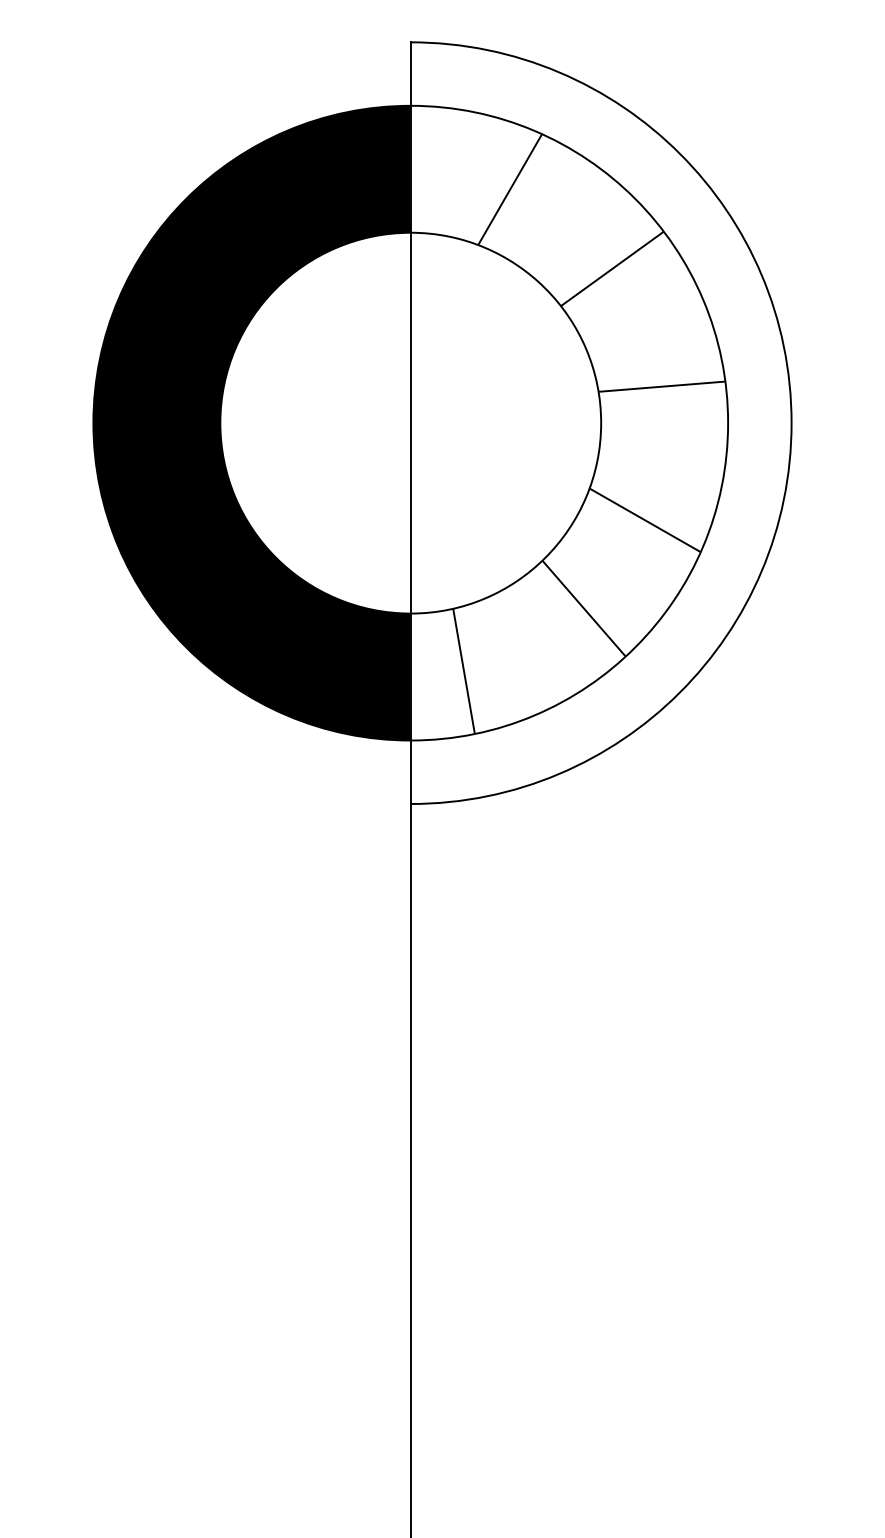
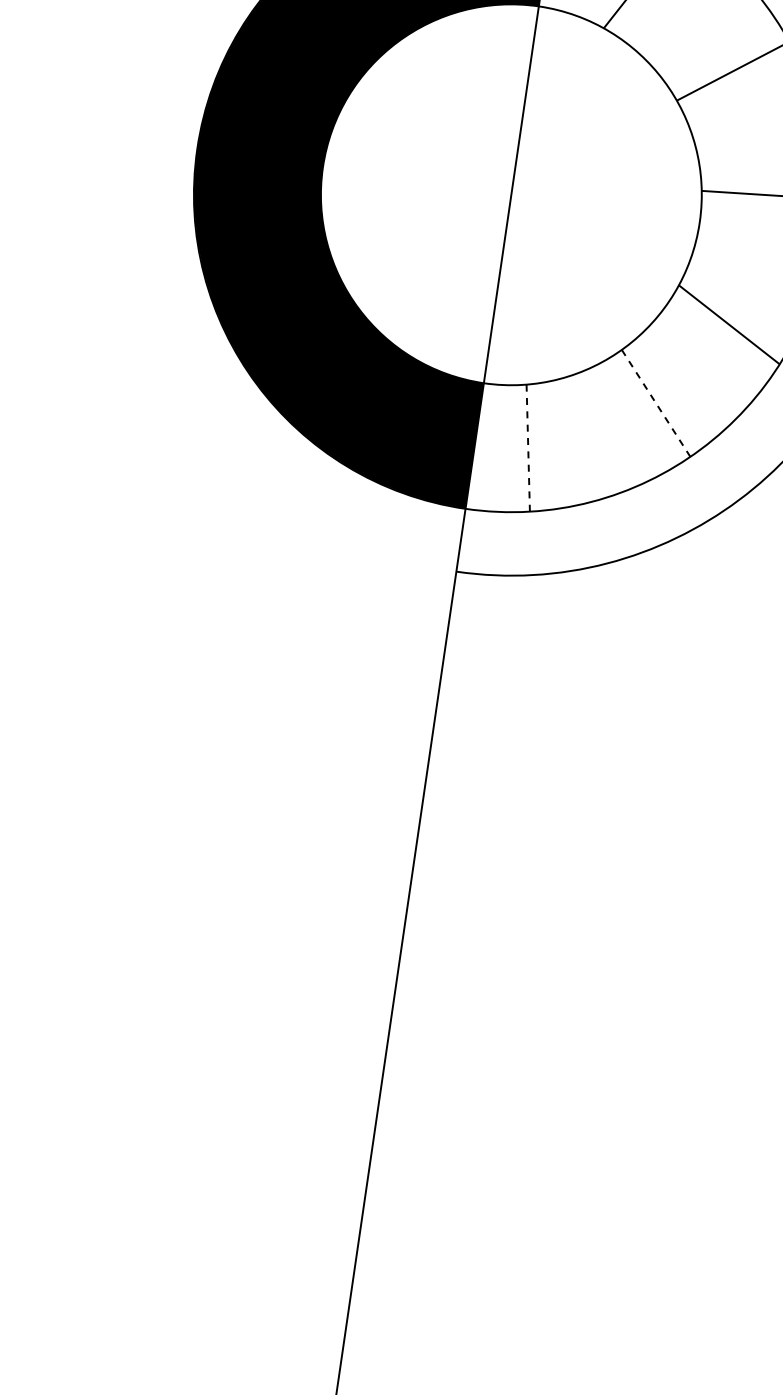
line: (584, 608) -> (656, 403), solid -> dashed
line: (464, 671) -> (528, 448), solid -> dashed

